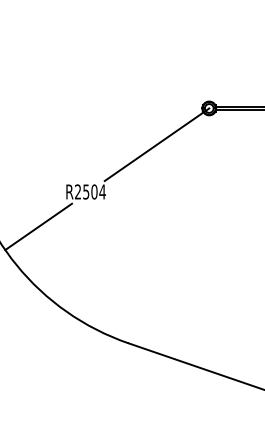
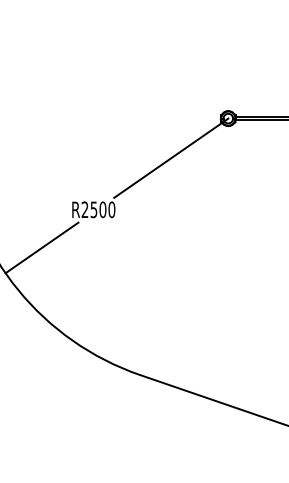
text: (102, 191) -> (111, 209), R2504 -> R2500

